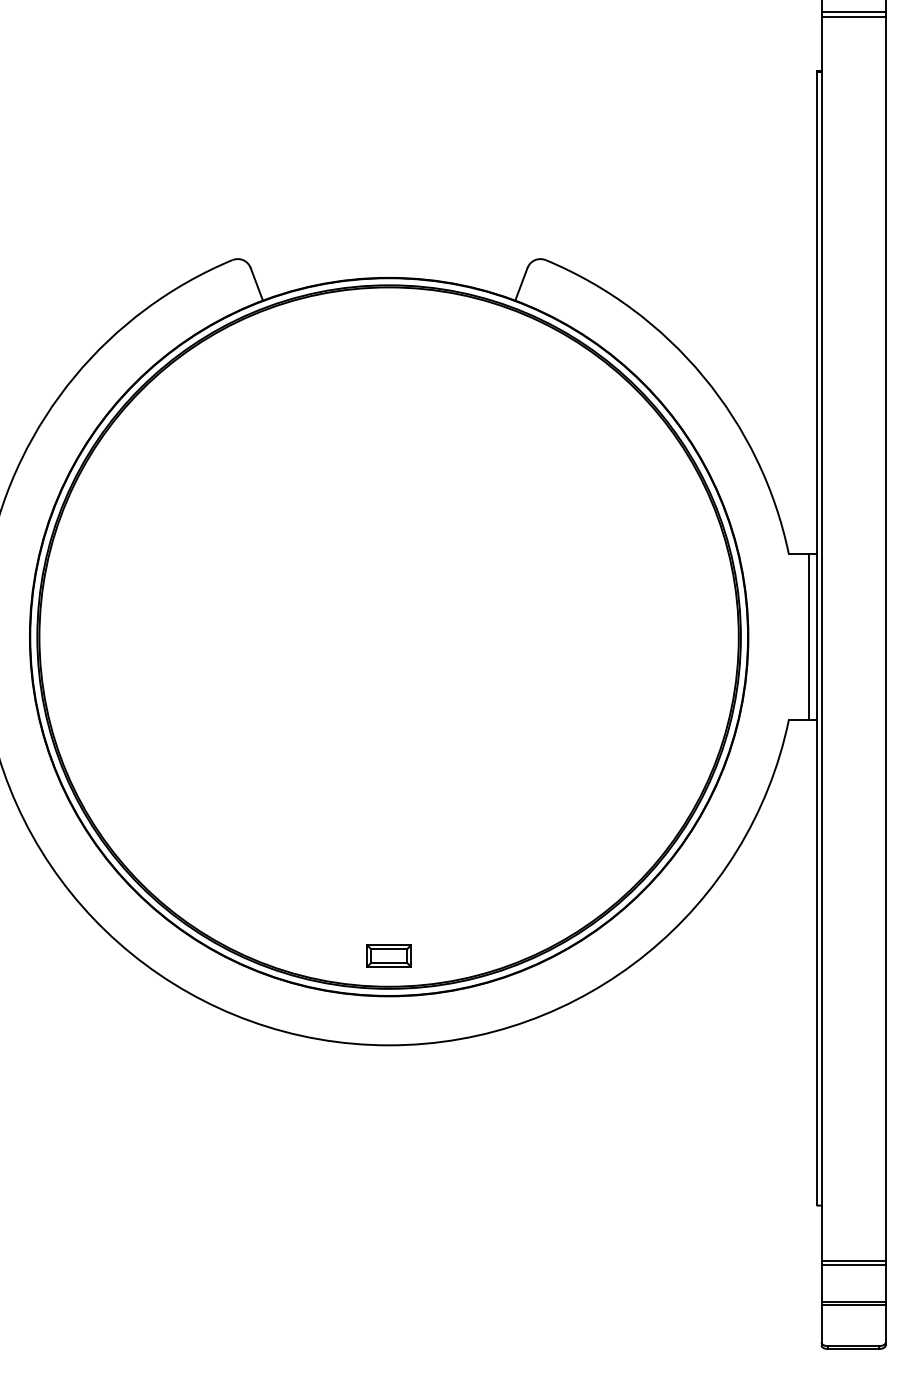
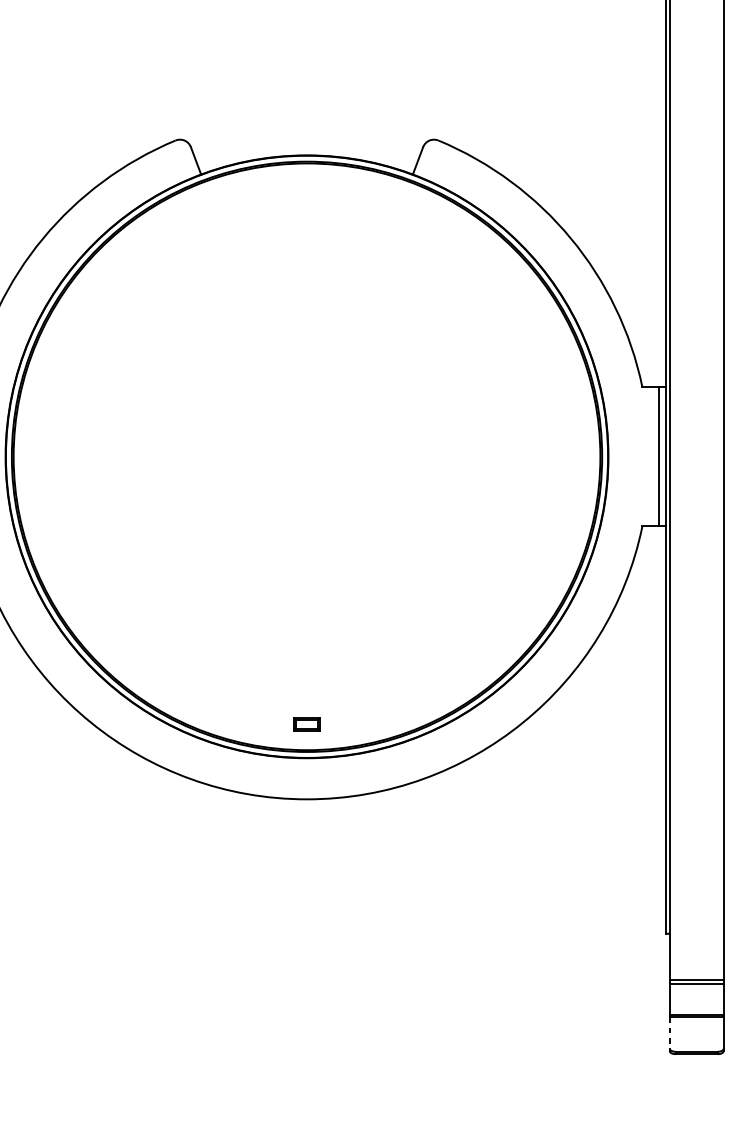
part: (388, 955) -> (306, 723), size x0.7
line: (821, 1323) -> (669, 1032), solid -> dashed

